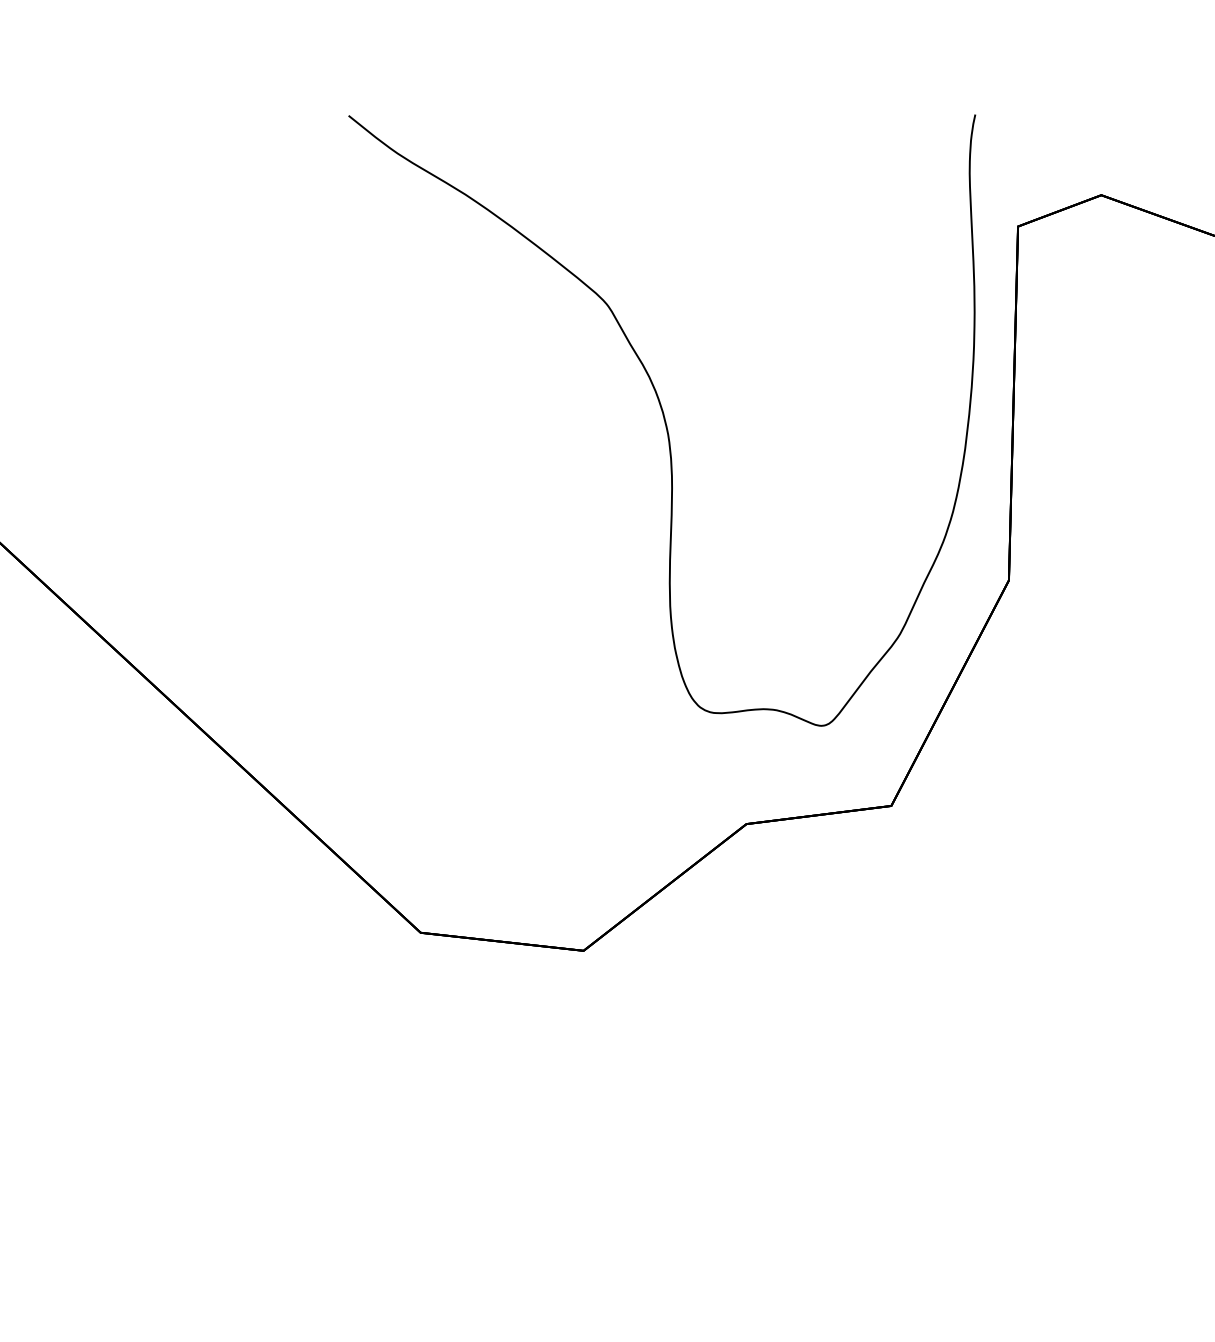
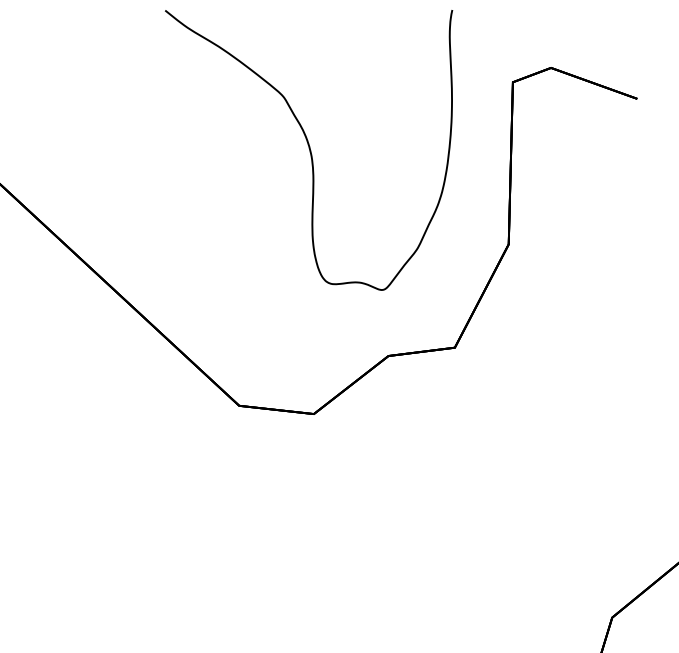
part: (663, 421) -> (309, 150), moved

